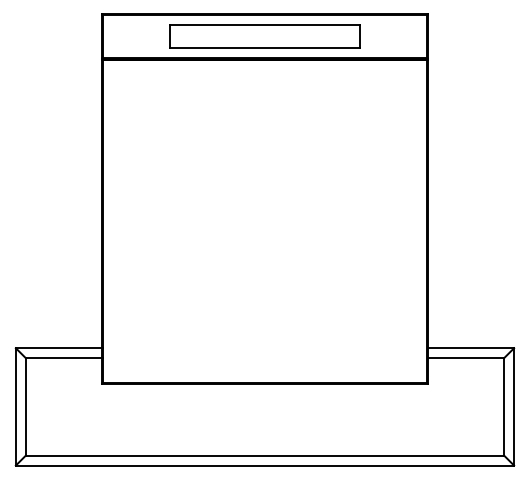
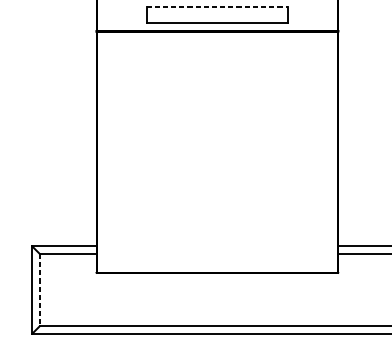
line: (265, 25) -> (217, 6), solid -> dashed
line: (25, 406) -> (39, 289), solid -> dashed

